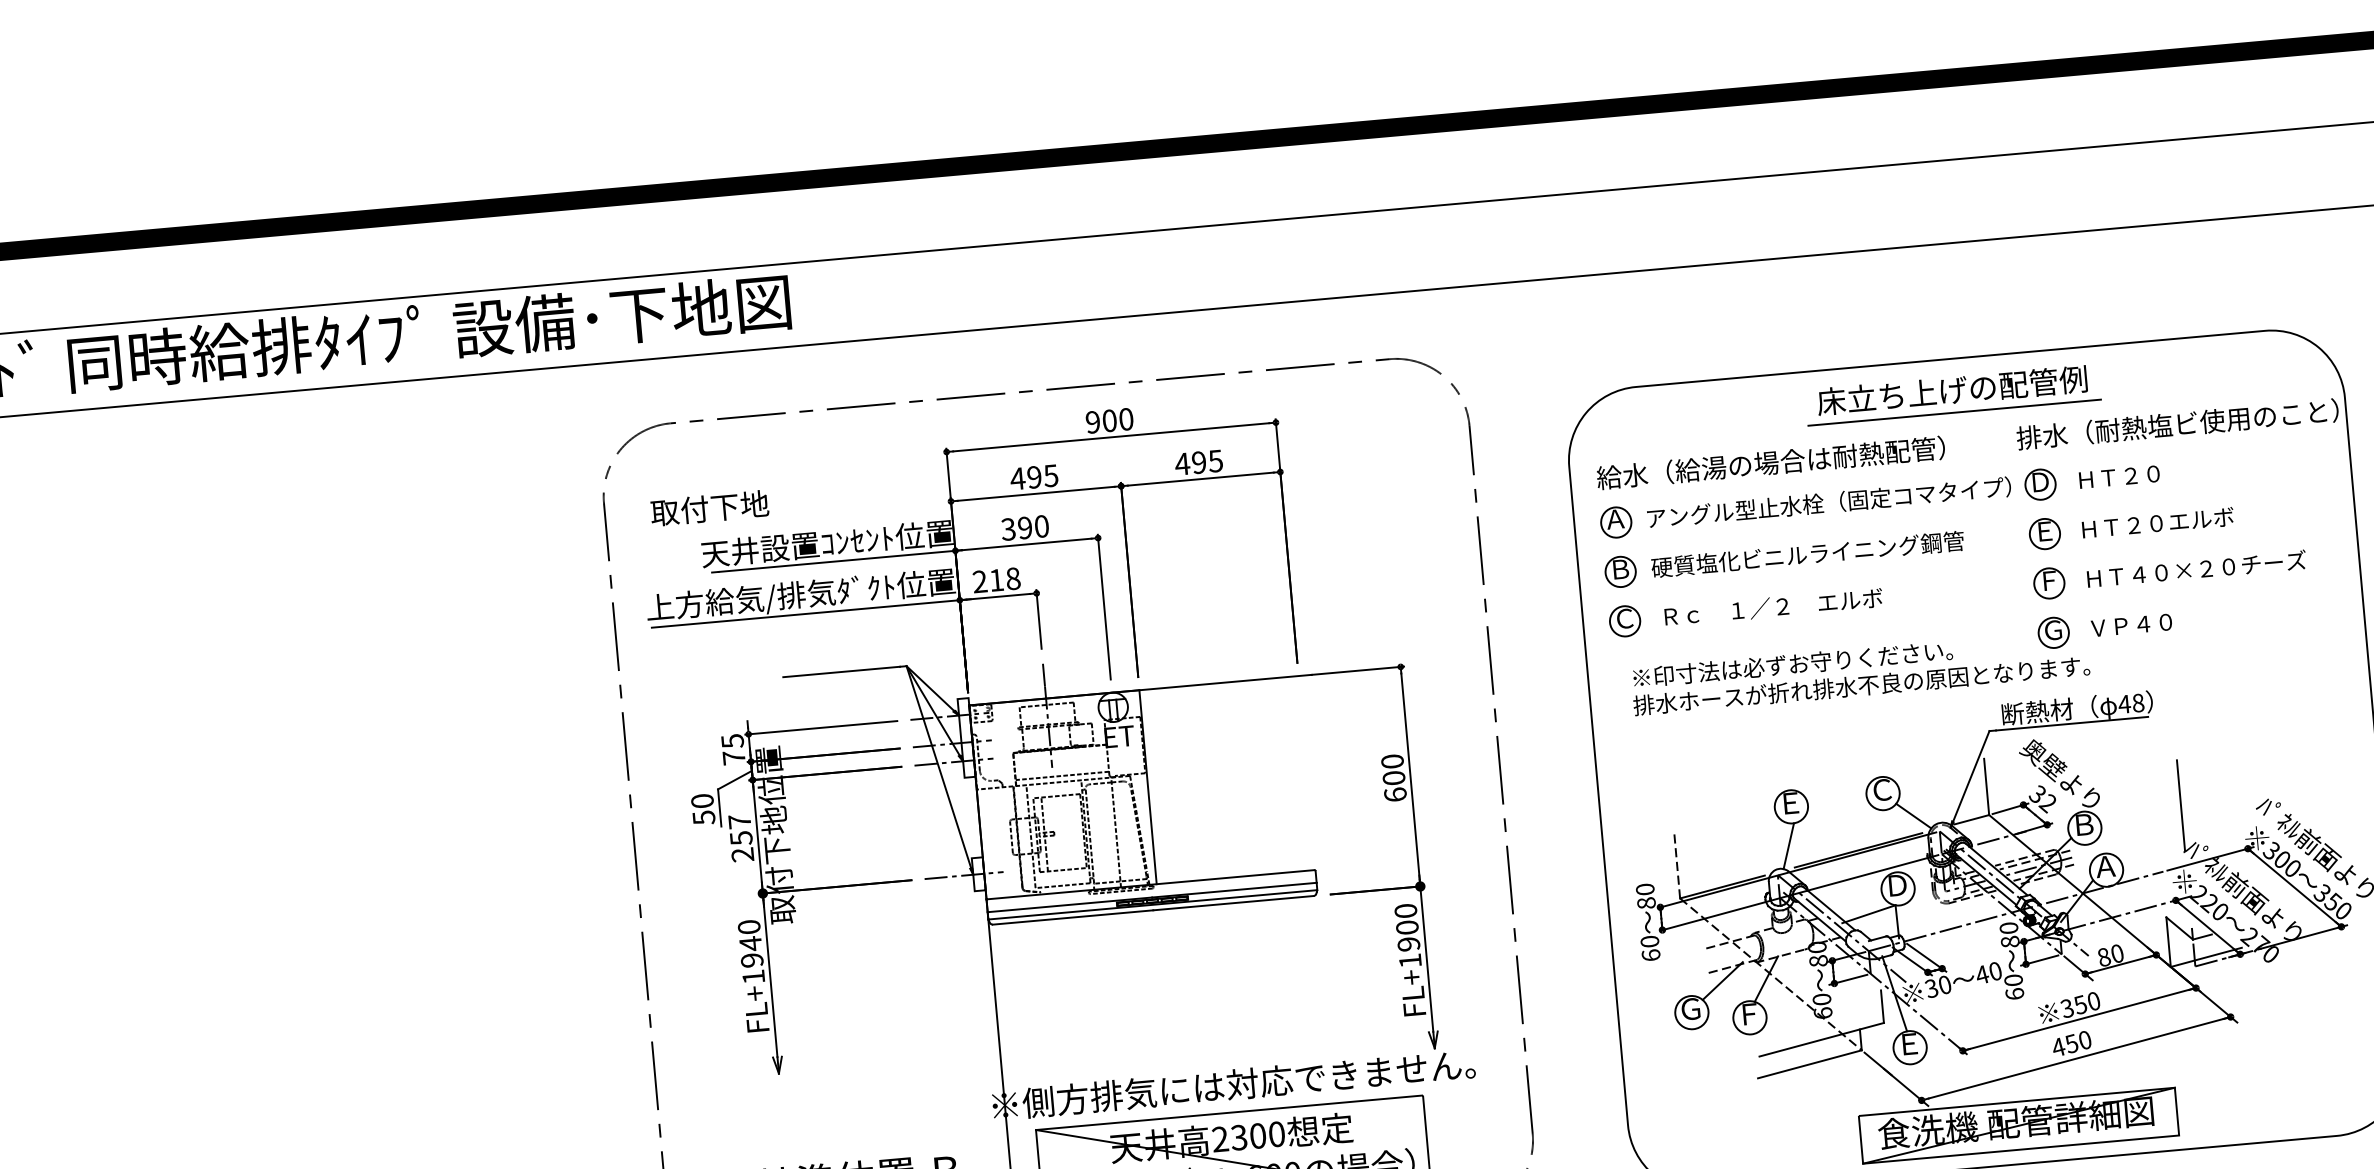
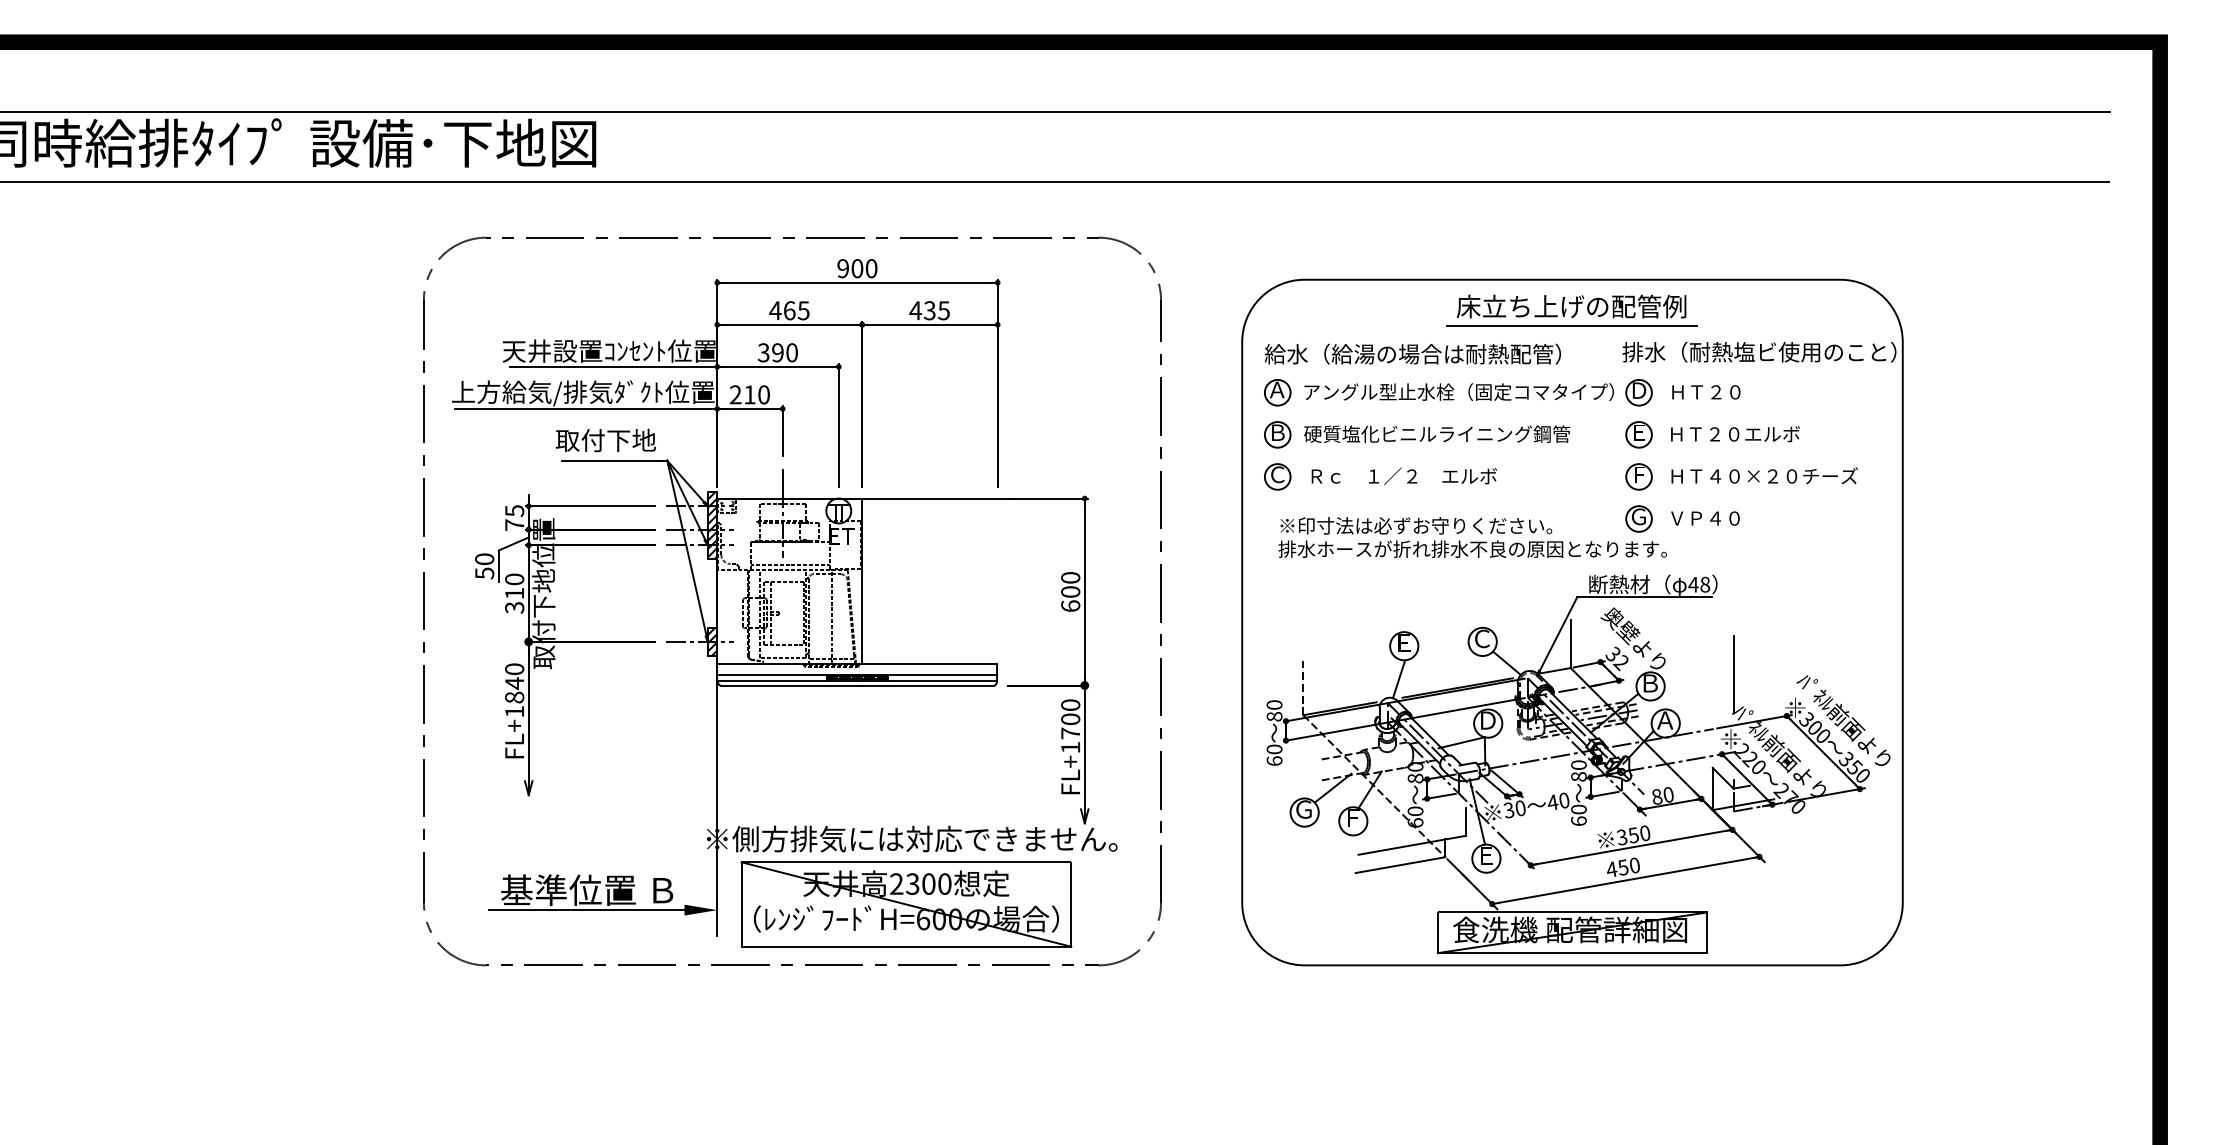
text: (1198, 462) -> (929, 310), 495 -> 435
text: (1034, 477) -> (789, 310), 495 -> 465
text: (709, 508) -> (605, 440), moved
text: (1012, 578) -> (763, 394), 218 -> 210
hatch: (966, 737) -> (712, 525), added
text: (741, 838) -> (514, 593), 257 -> 310
hatch: (978, 873) -> (712, 641), added
text: (1408, 944) -> (1070, 733), FL+1900 -> FL+1700
text: (751, 960) -> (514, 697), FL+1940 -> FL+1840

